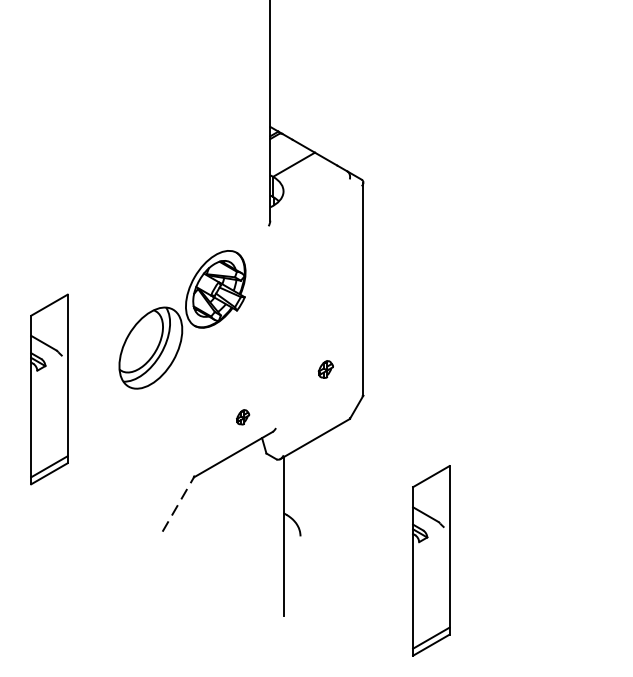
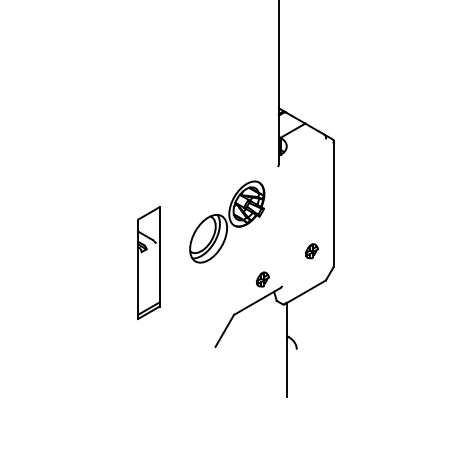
part: (325, 369) -> (311, 251), size x1.43
part: (242, 417) -> (262, 279), size x1.67
line: (177, 503) -> (224, 330), dashed -> solid
part: (430, 559) -> (373, 363), removed

